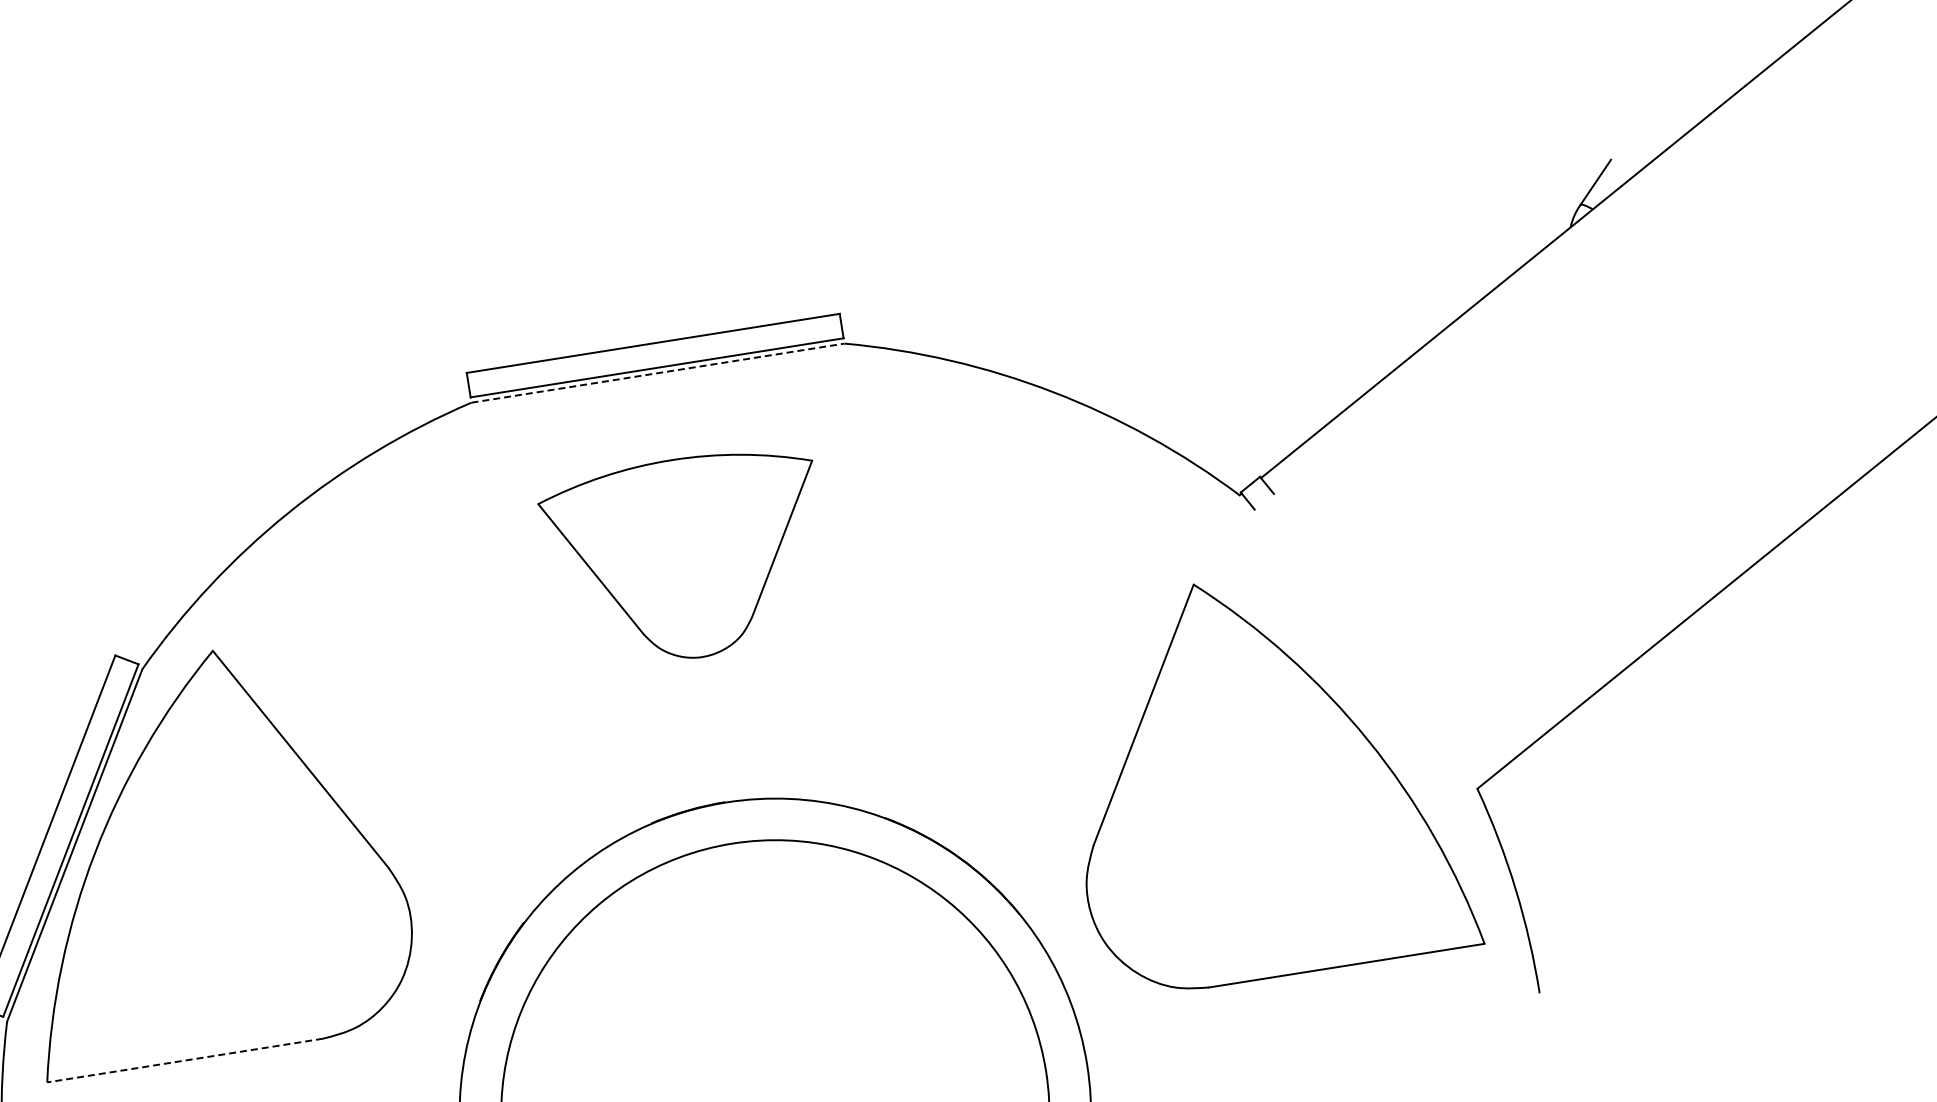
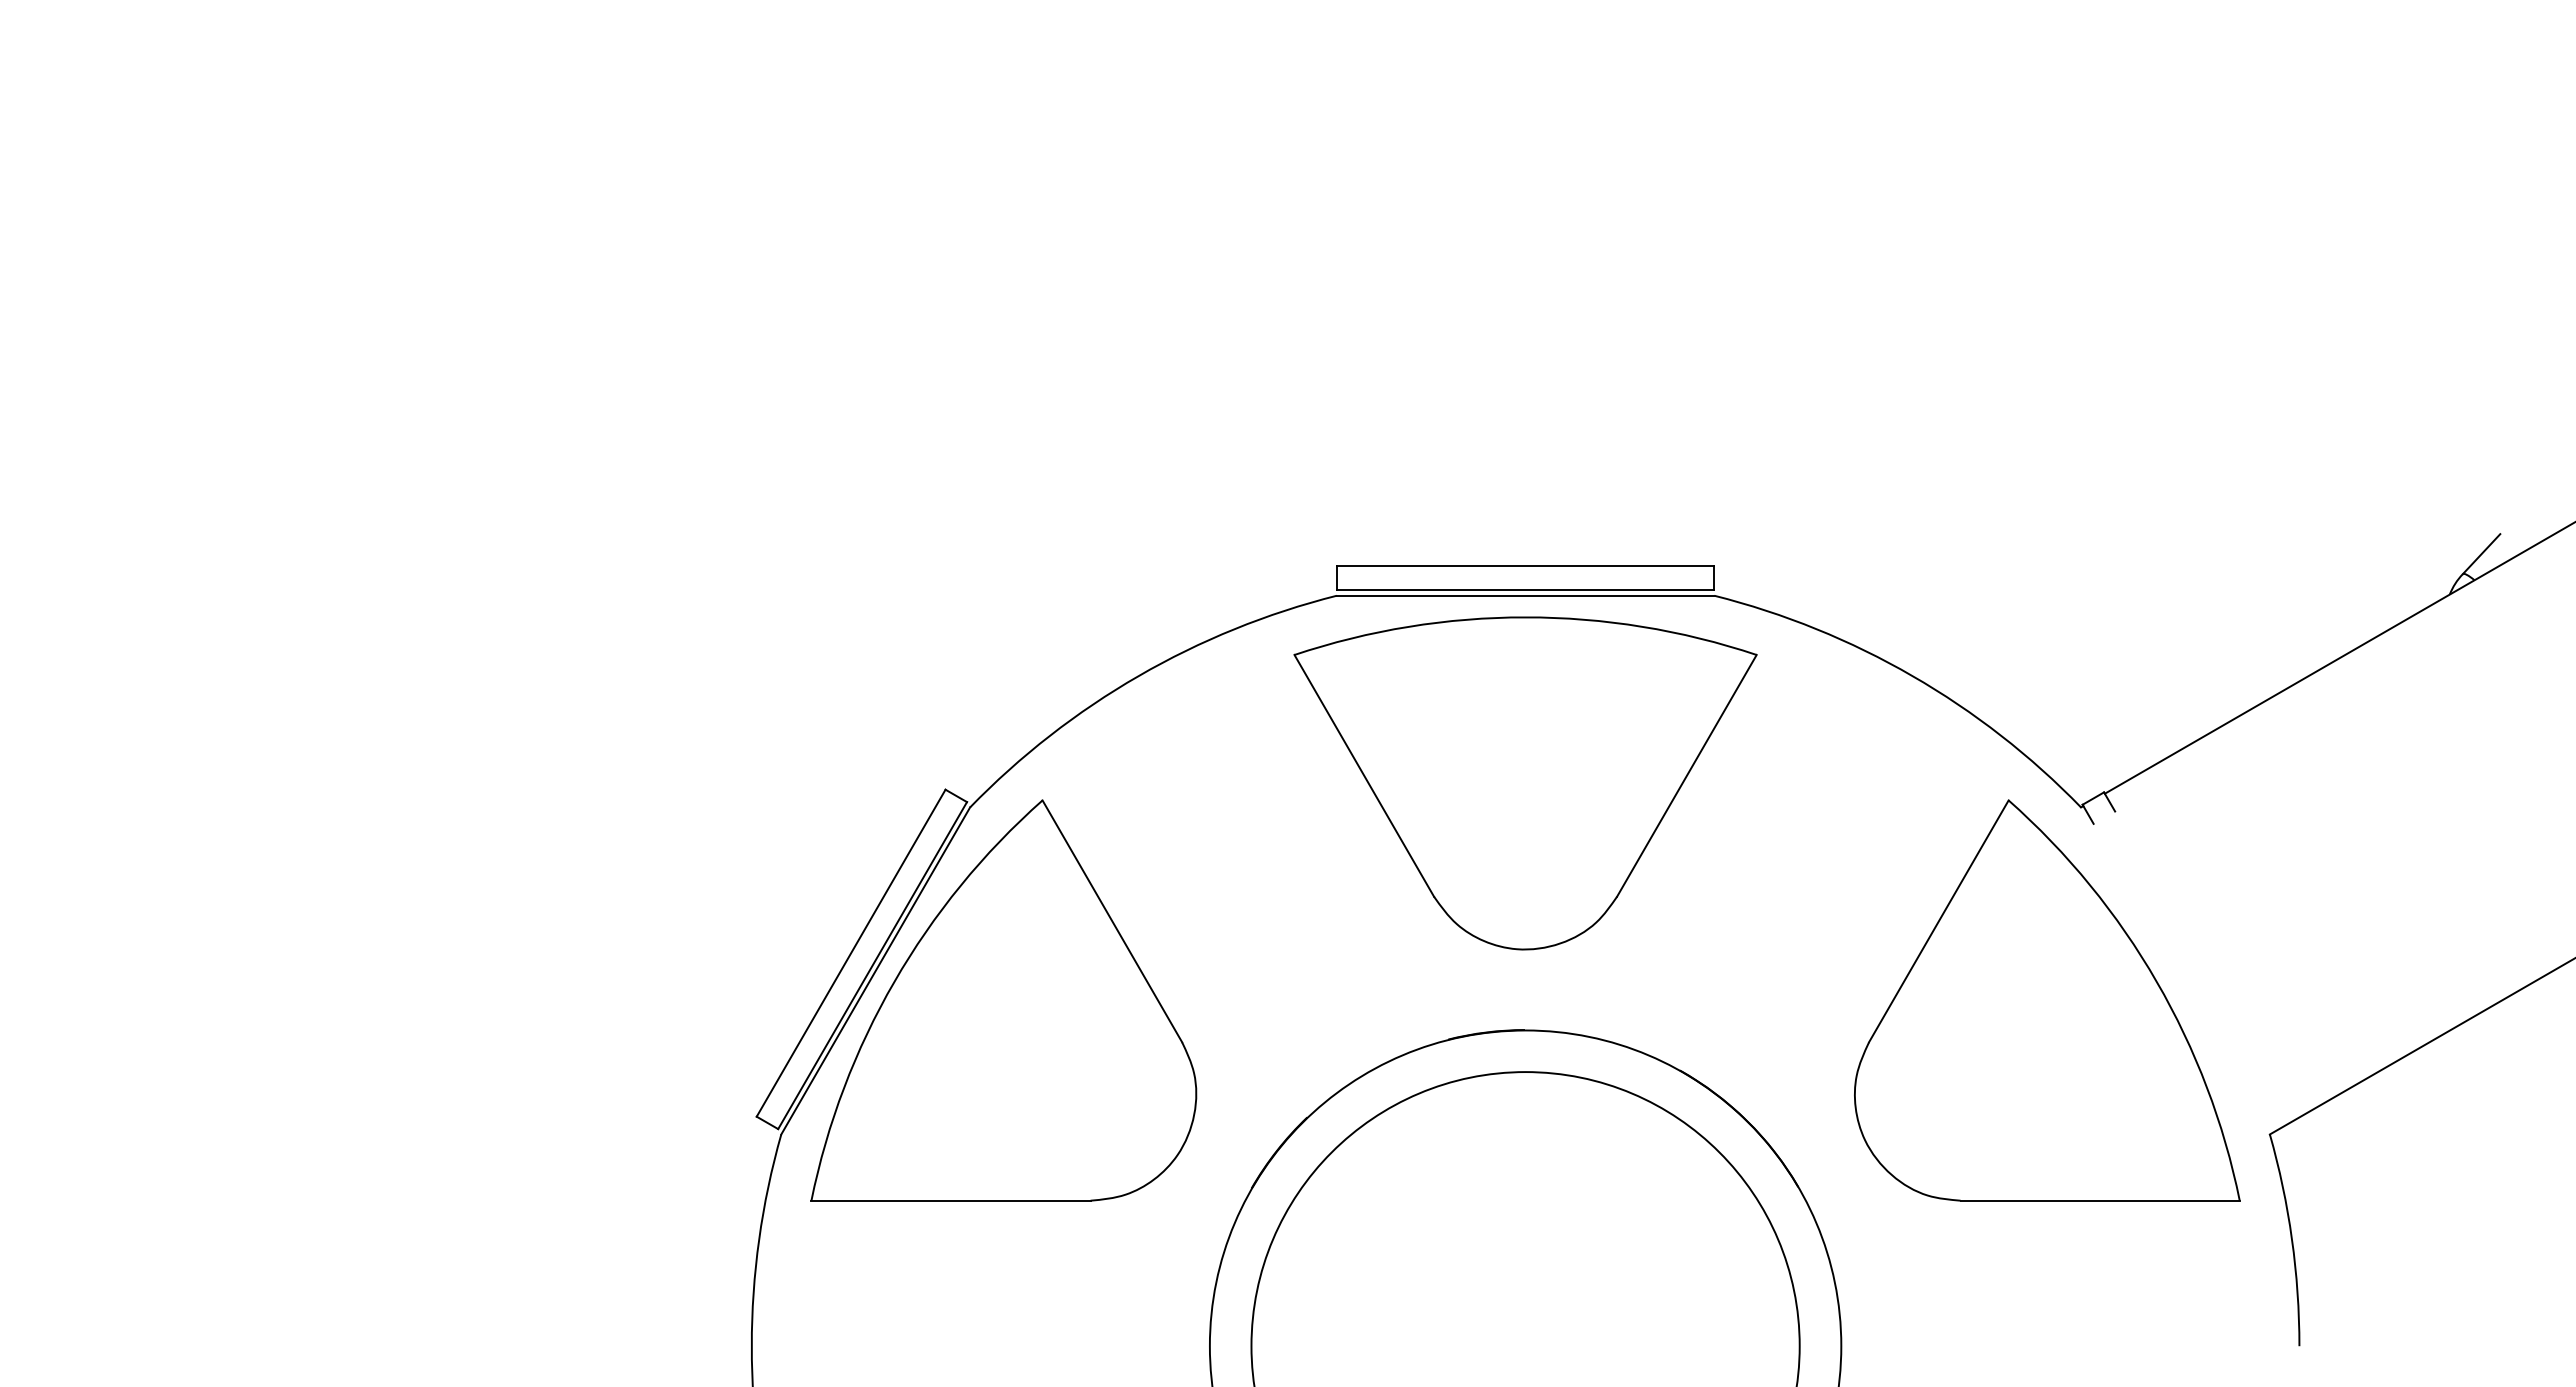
line: (657, 372) -> (1525, 595), dashed -> solid
part: (687, 558) -> (1525, 783), size x1.67
part: (1263, 776) -> (2047, 1000), moved
line: (185, 1060) -> (951, 1200), dashed -> solid

